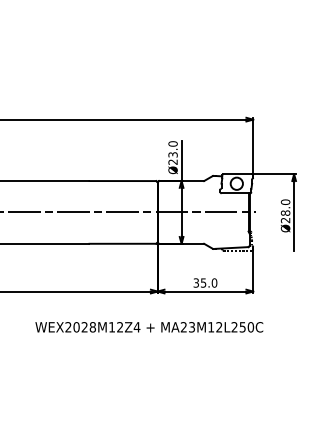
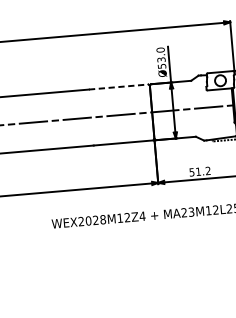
text: (172, 161) -> (161, 65), Ø23.0 -> Ø53.0
line: (123, 181) -> (119, 87), solid -> dashed
text: (205, 282) -> (200, 171), 35.0 -> 51.2

